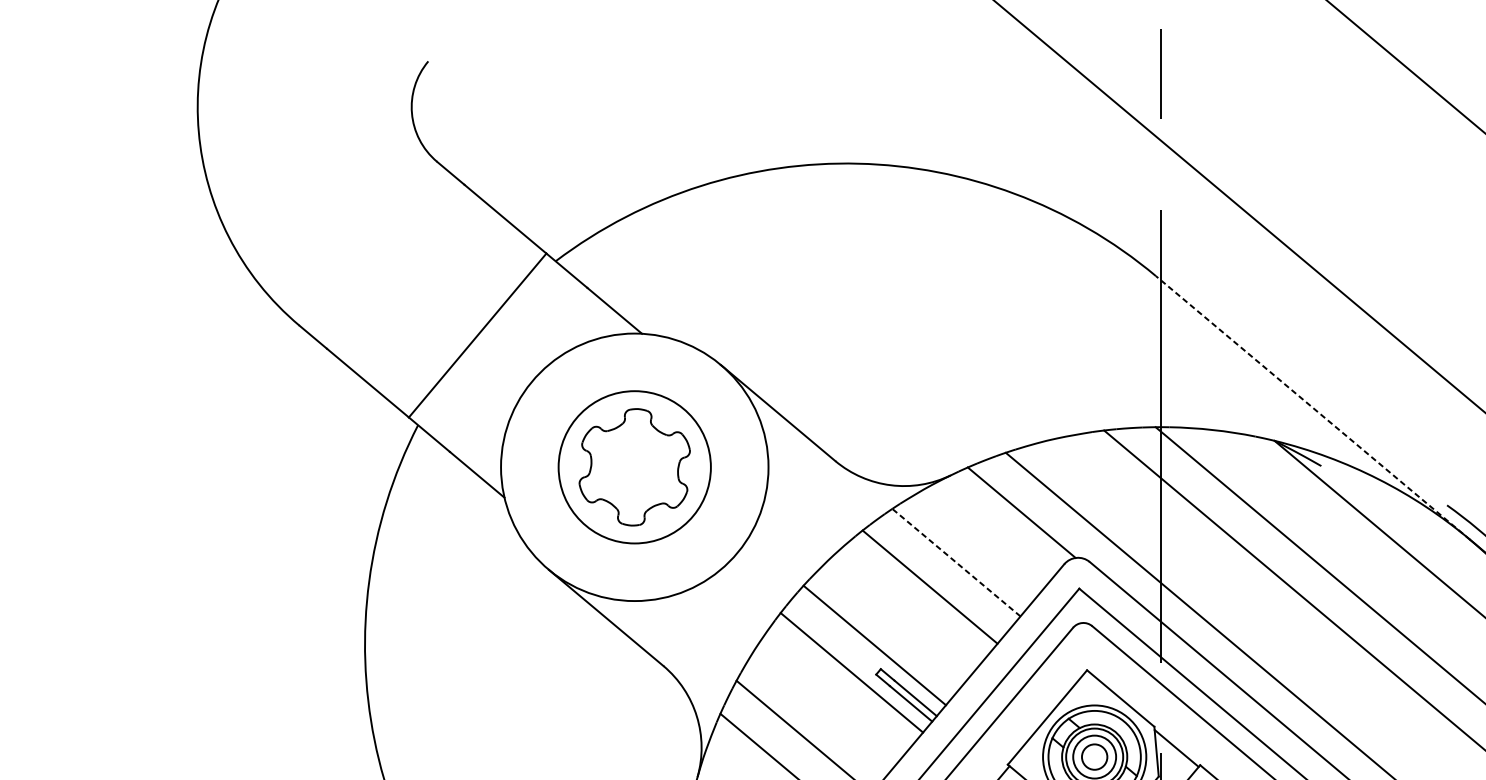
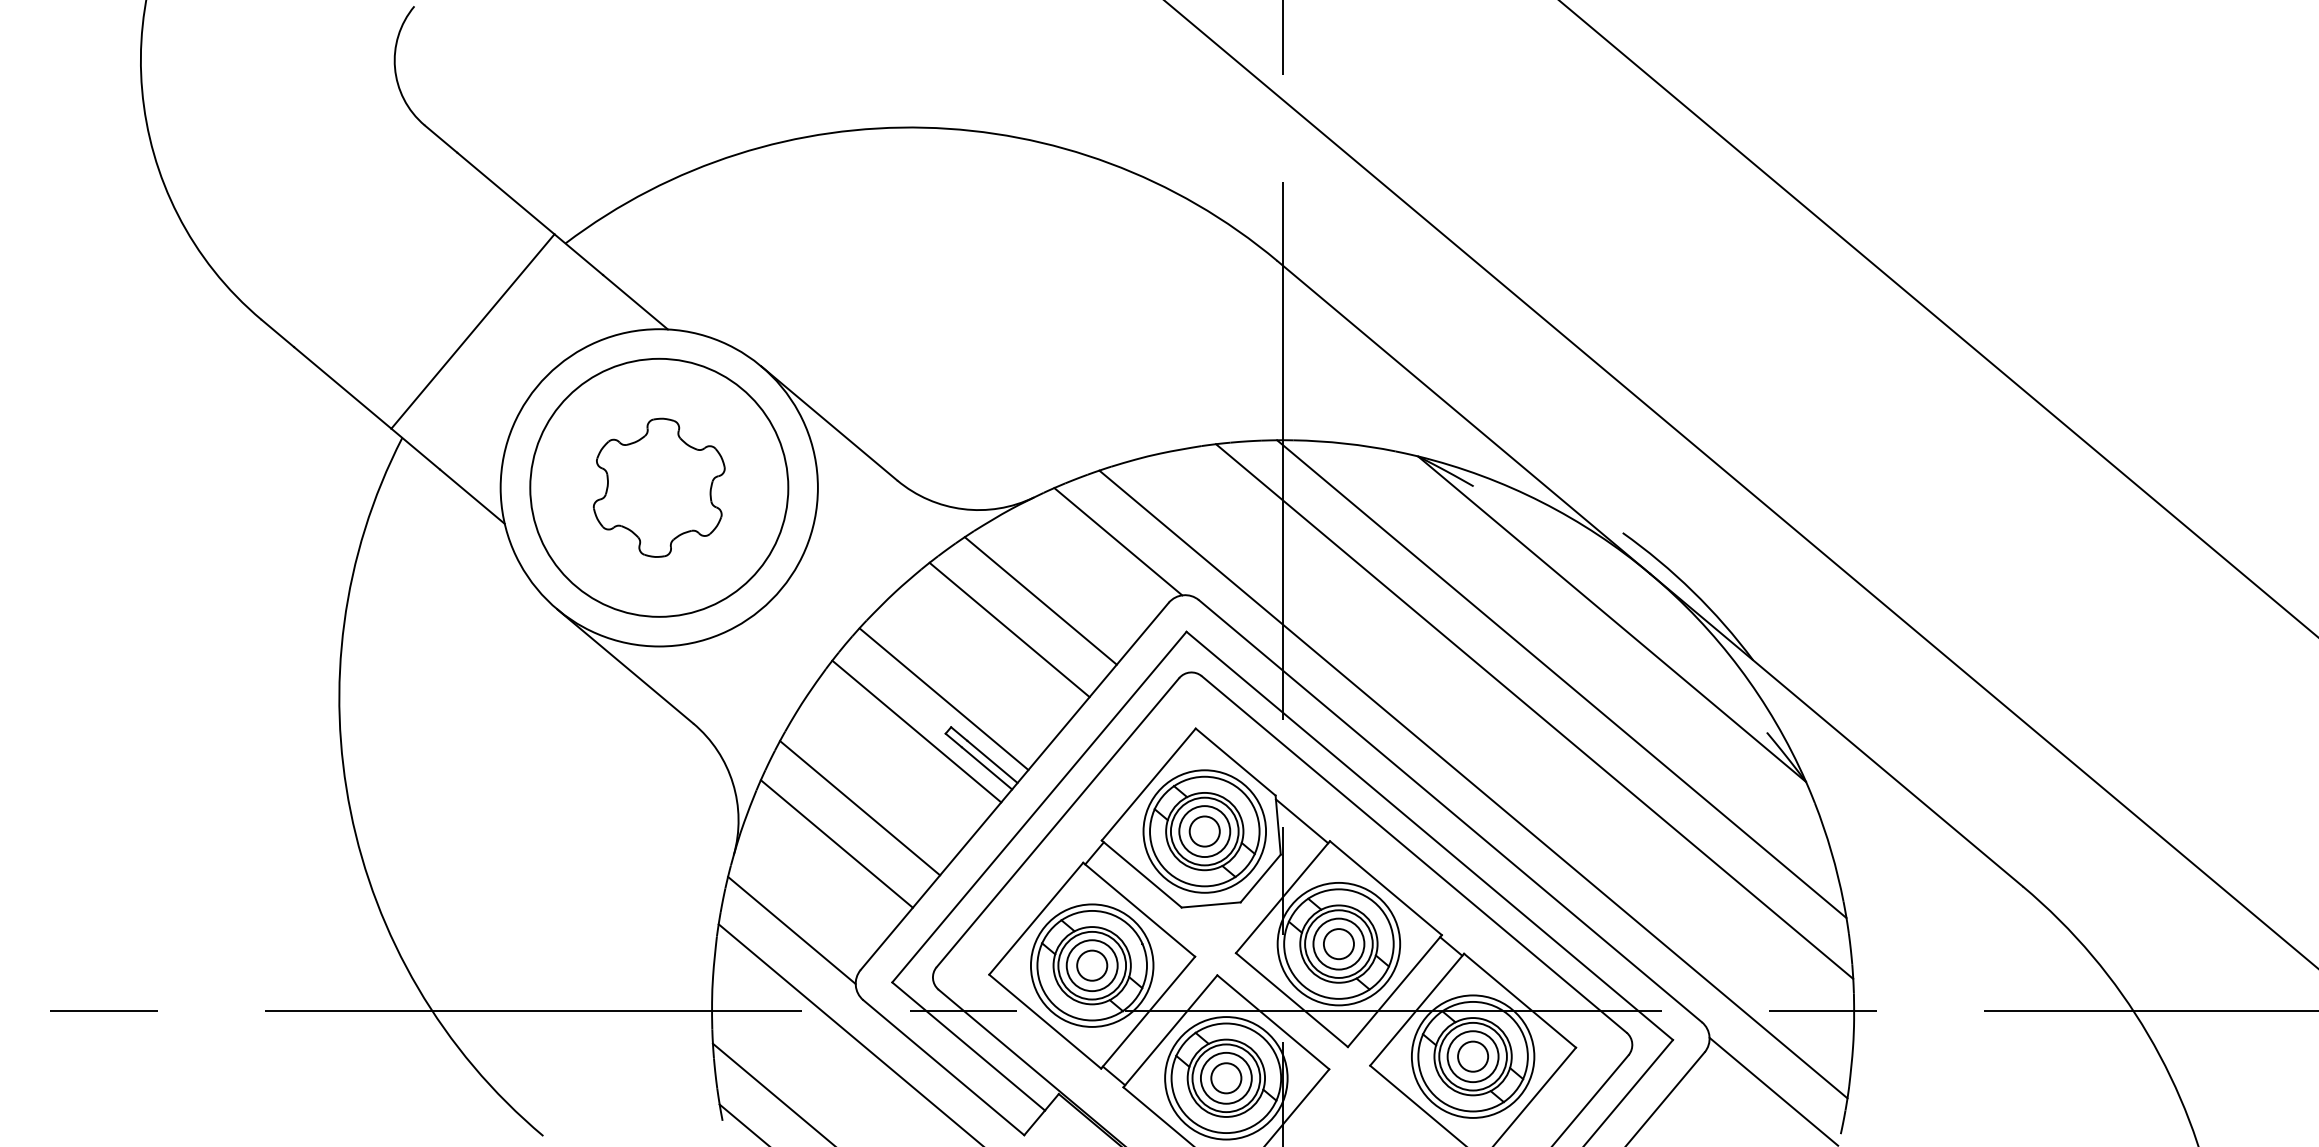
line: (1312, 408) -> (1463, 417), dashed -> solid
circle: (634, 467) -> (659, 487), size x1.43
line: (956, 562) -> (1040, 600), dashed -> solid

